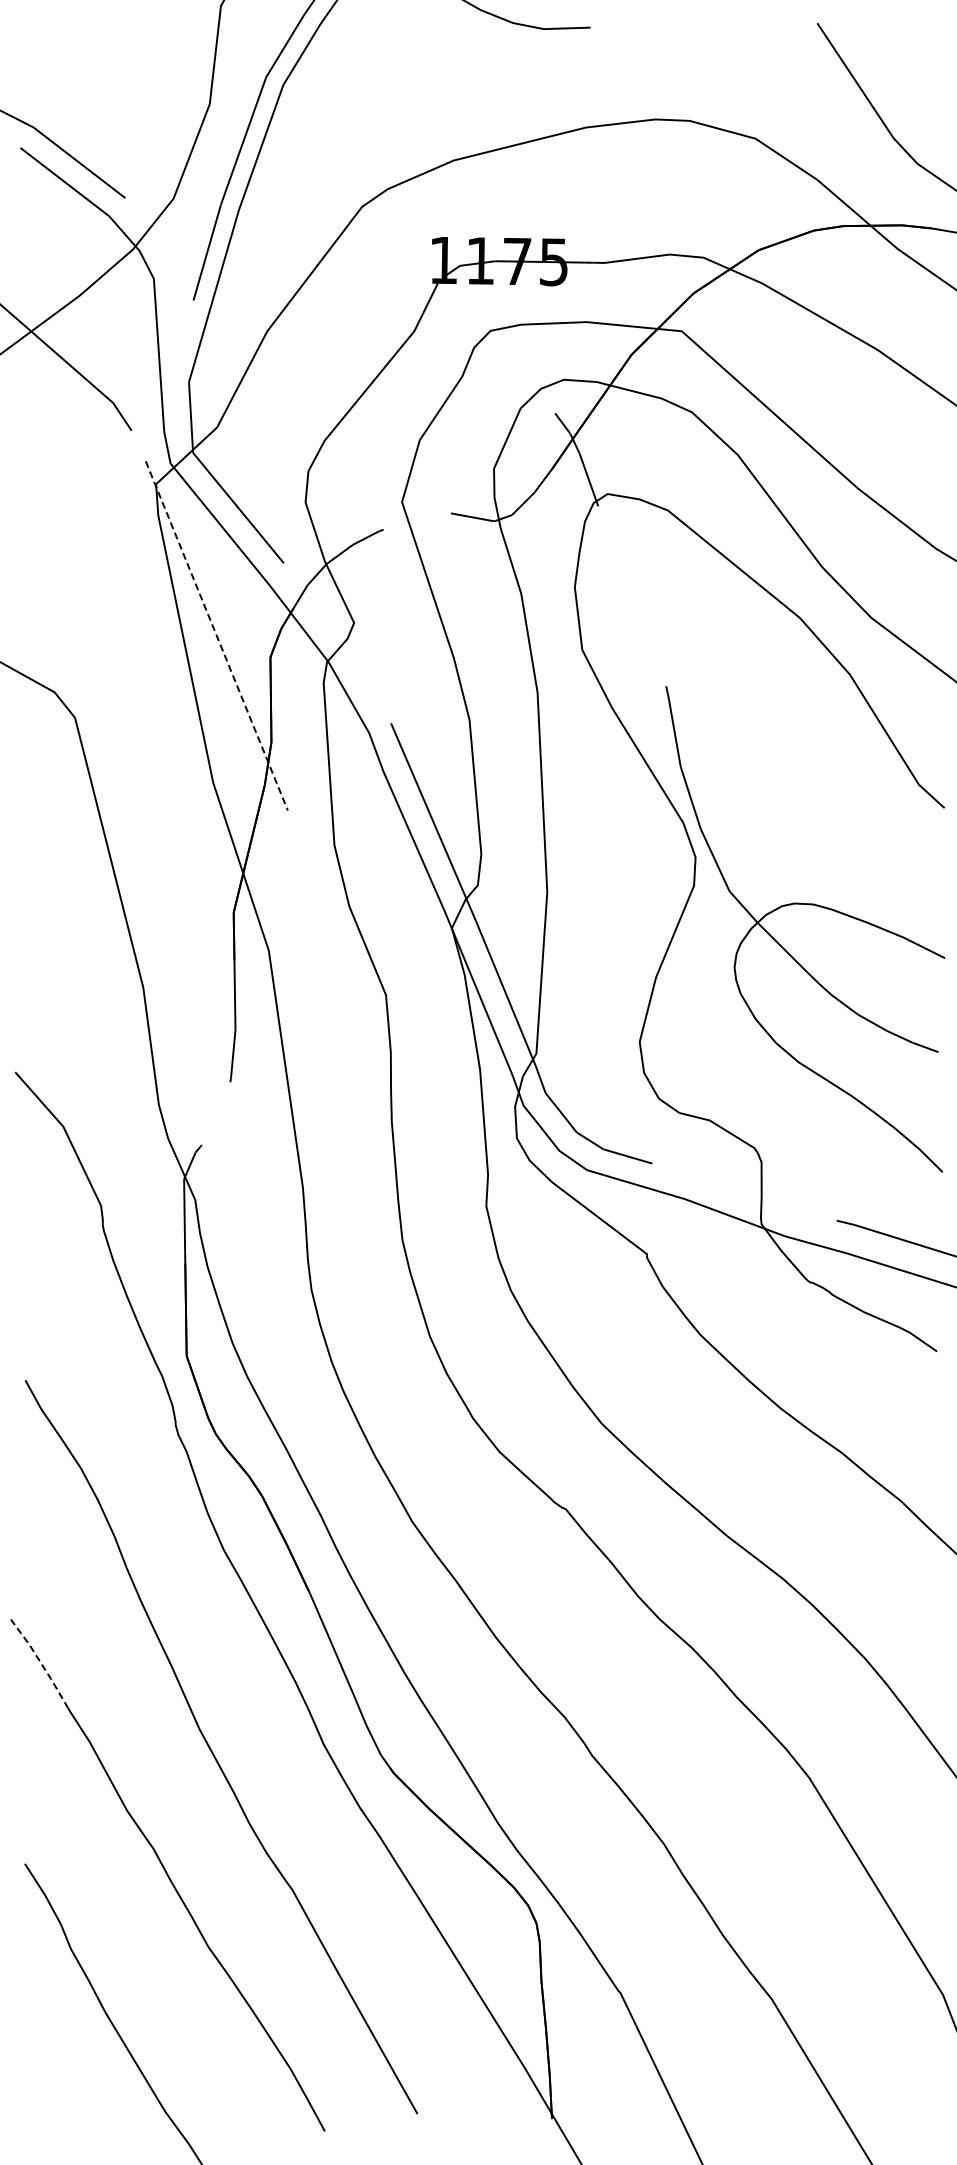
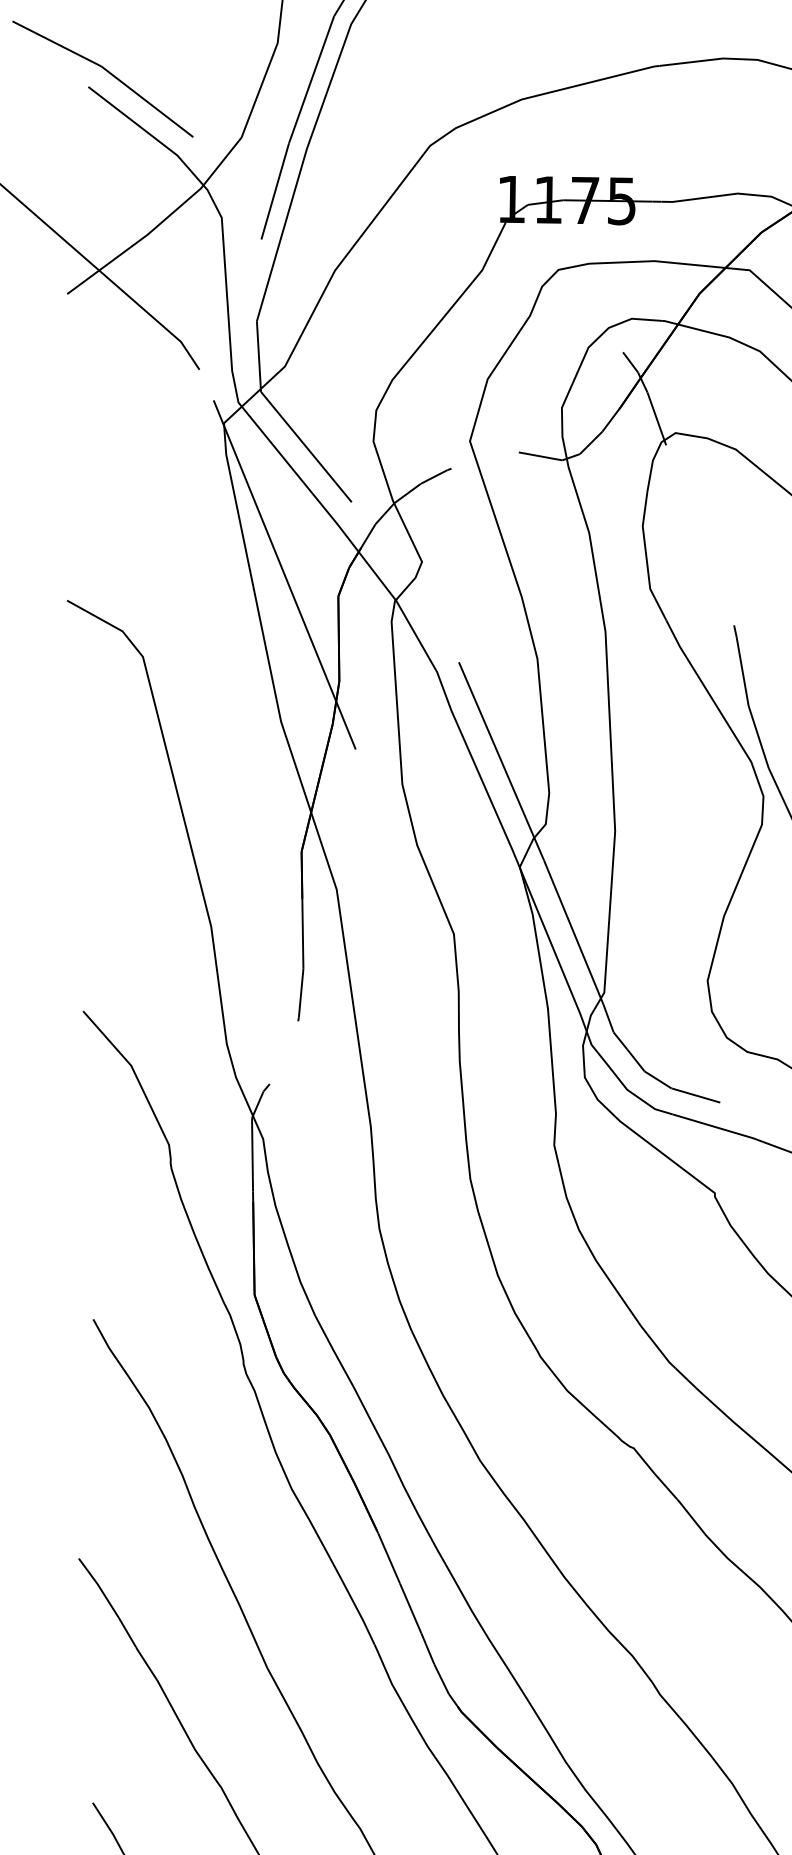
line: (217, 636) -> (285, 575), dashed -> solid
line: (40, 1662) -> (108, 1601), dashed -> solid

